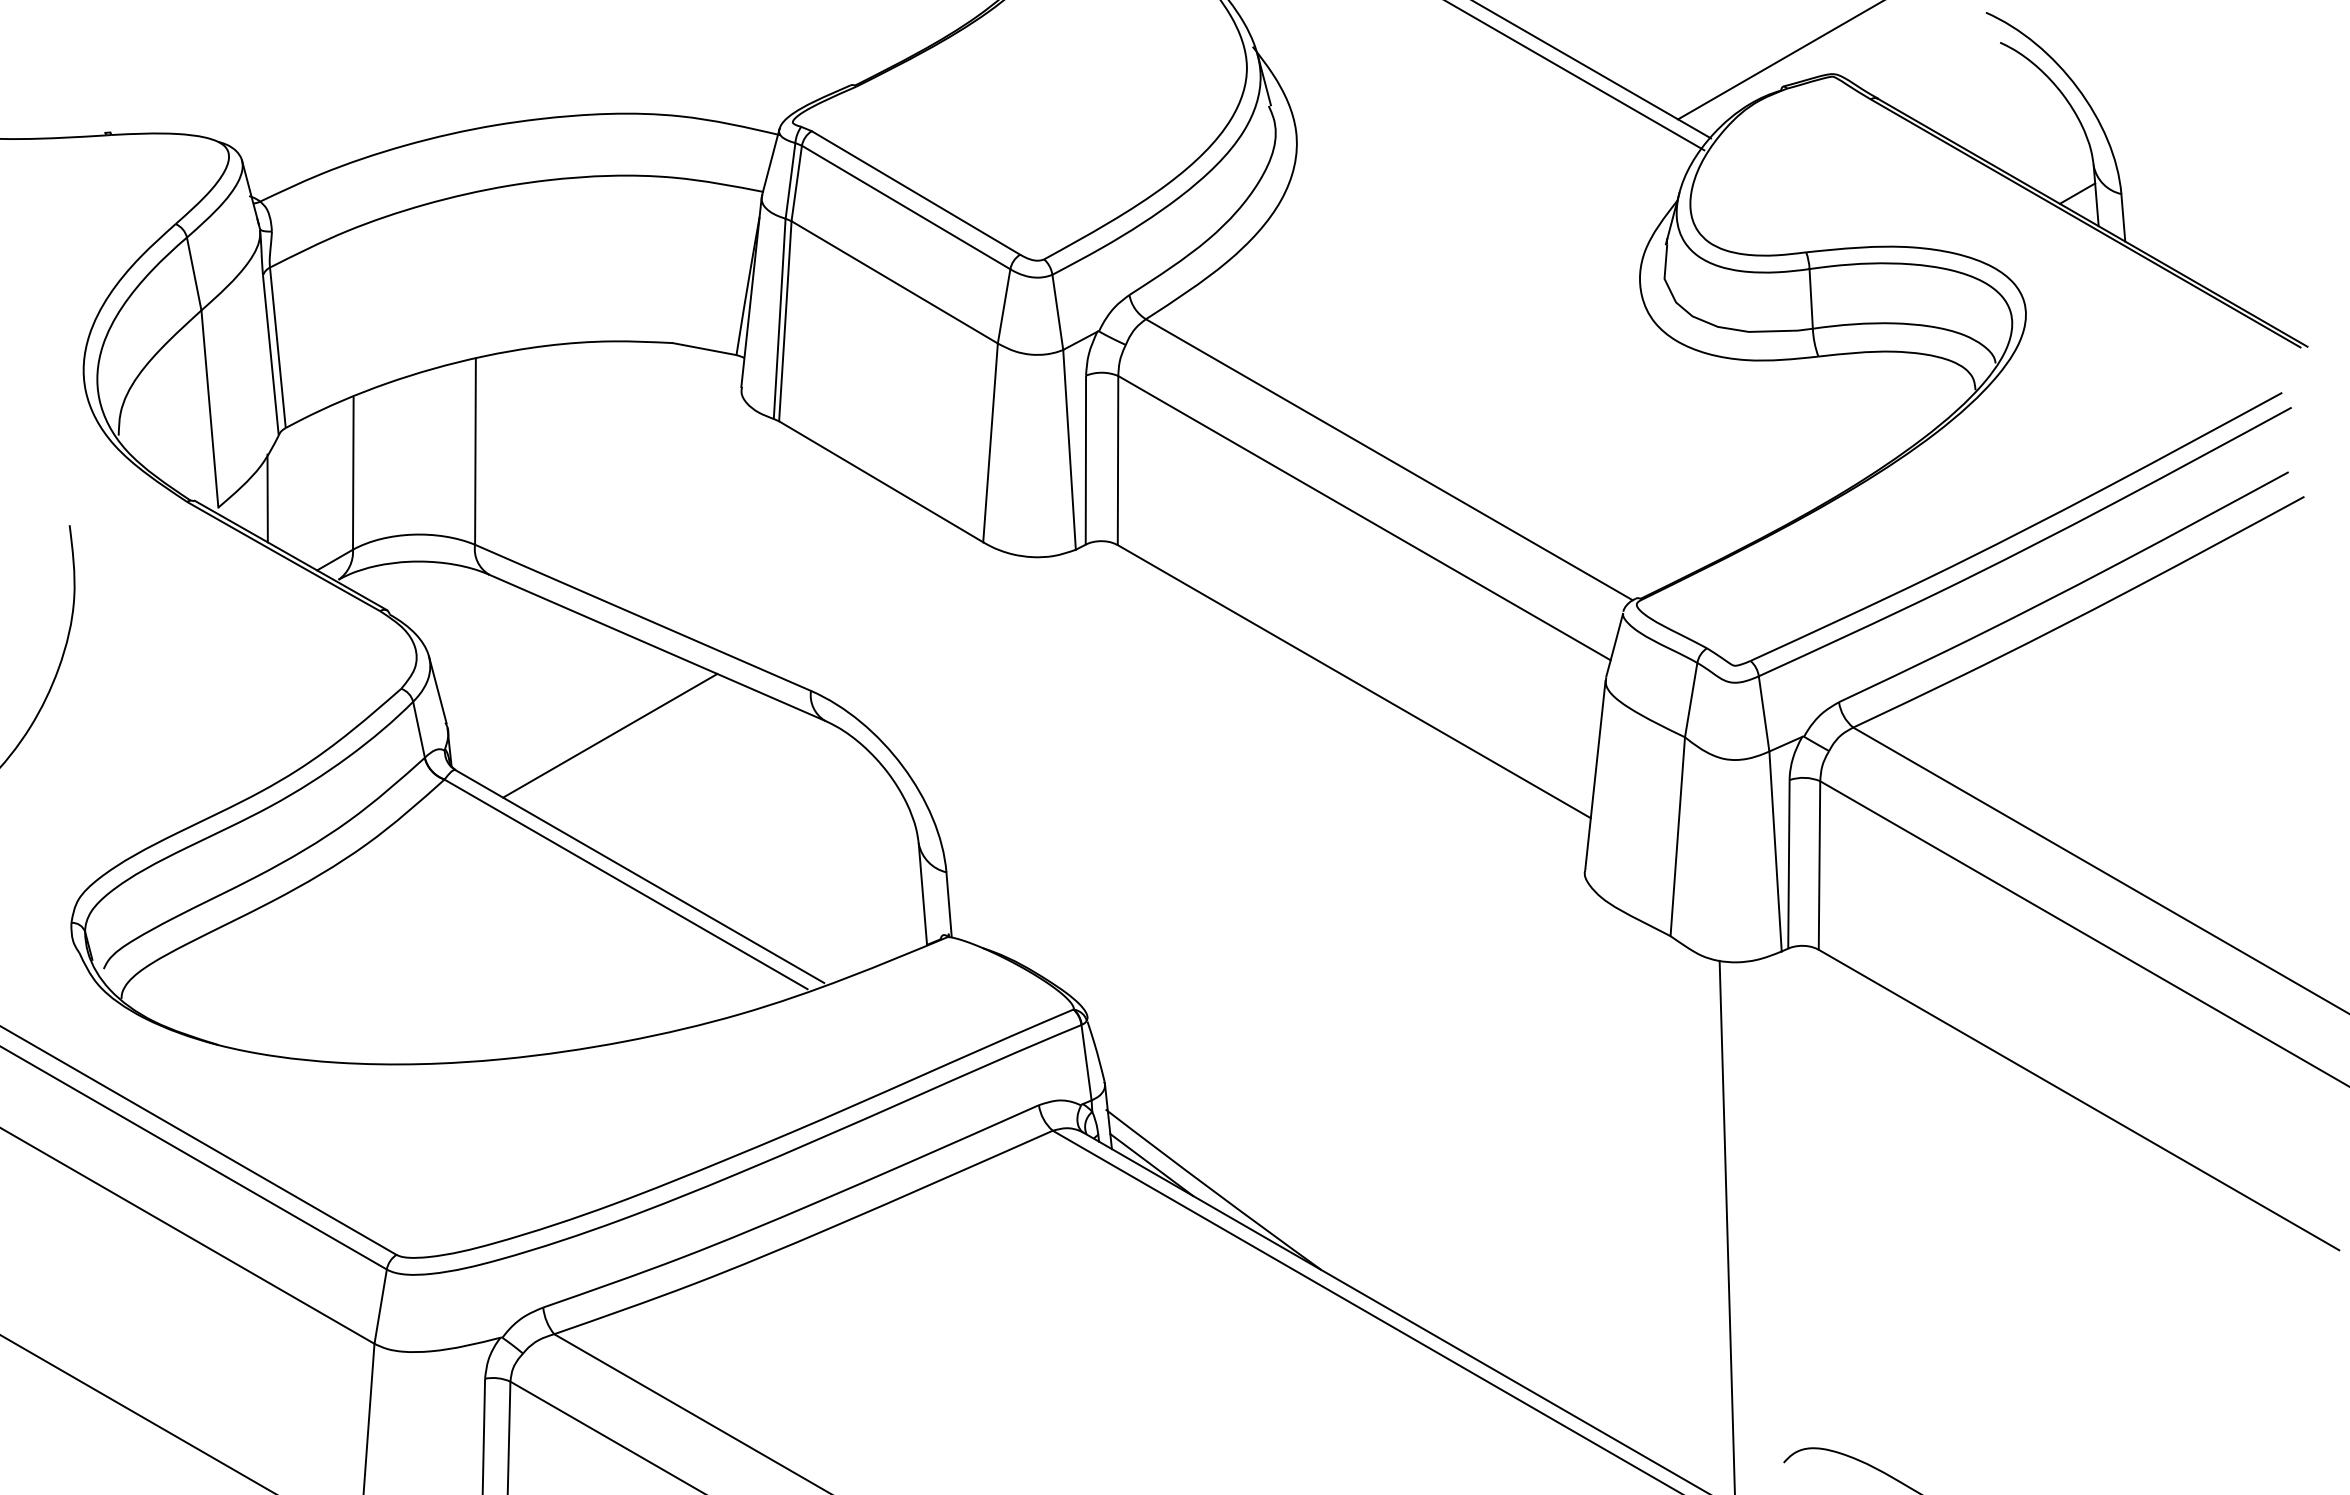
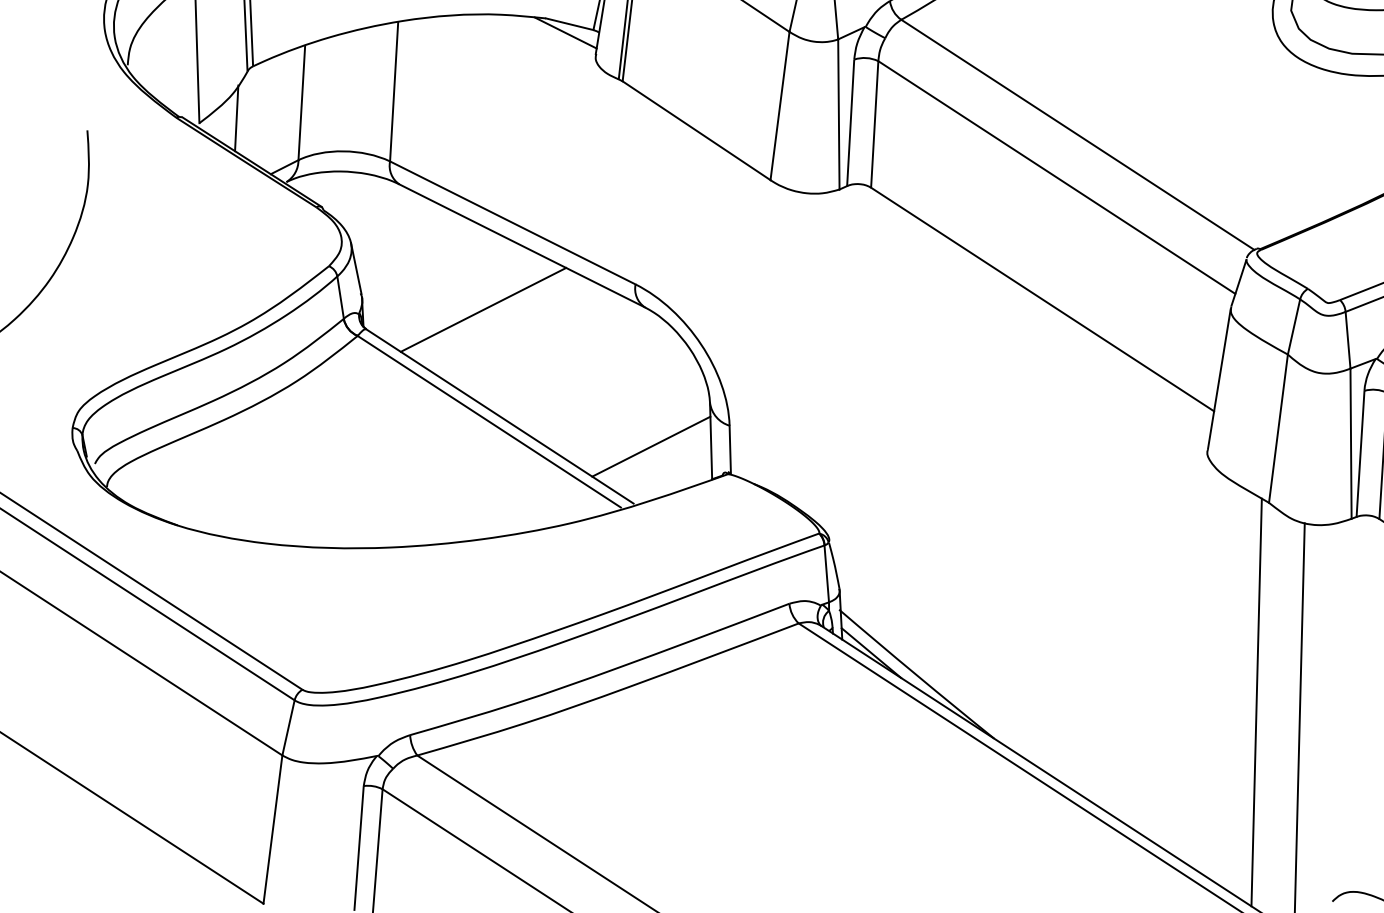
line: (699, 360) -> (565, 32), added
line: (843, 905) -> (651, 446), added
line: (1668, 1202) -> (1256, 702), added

